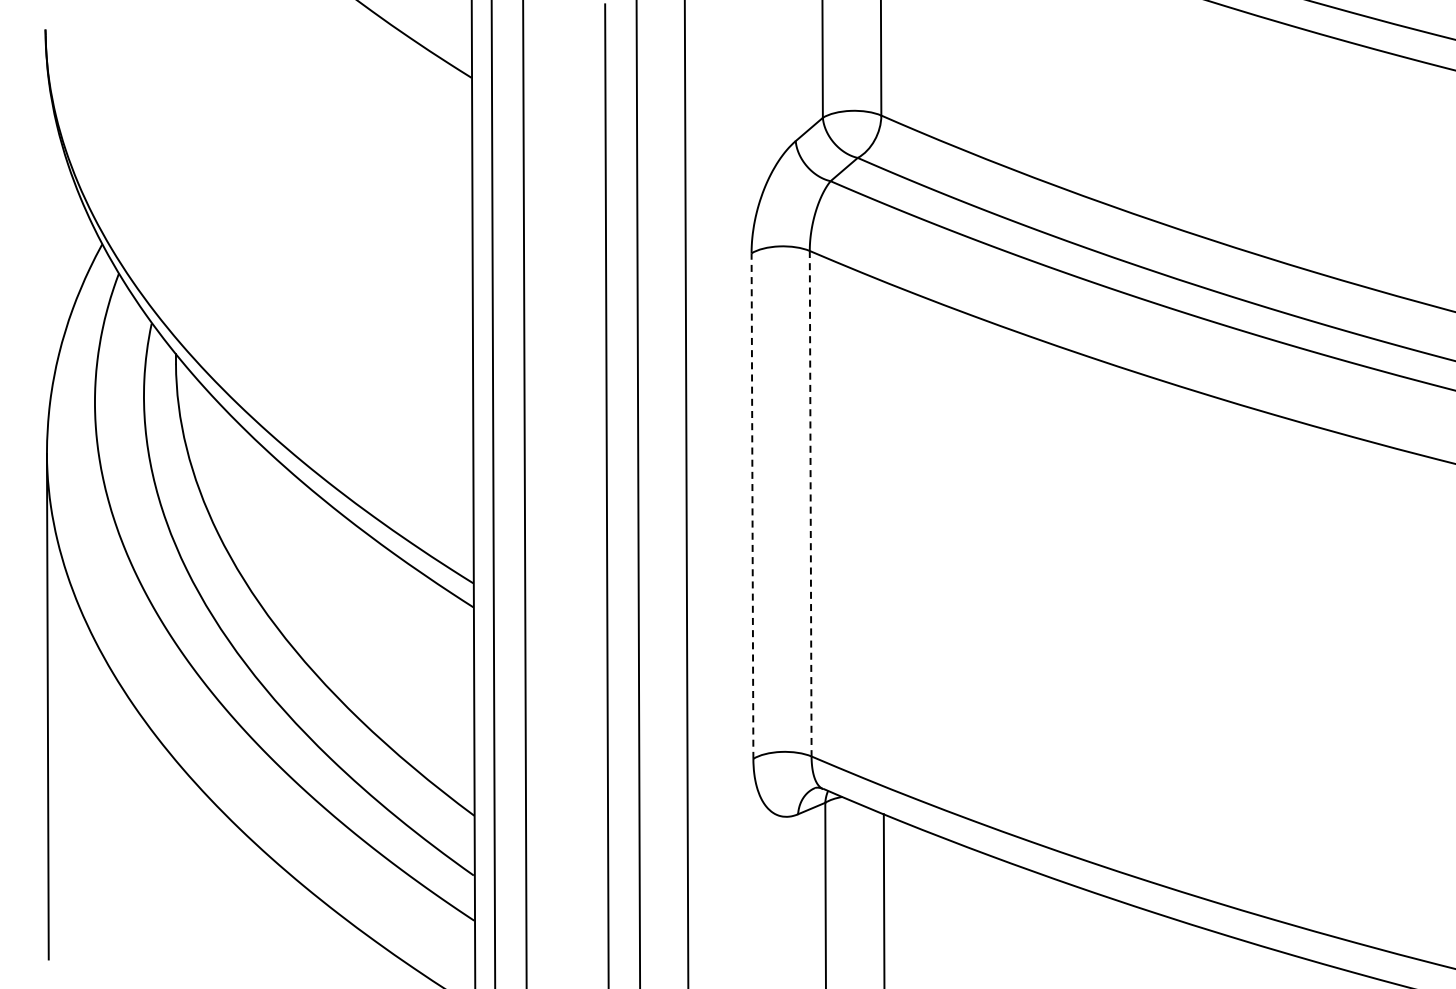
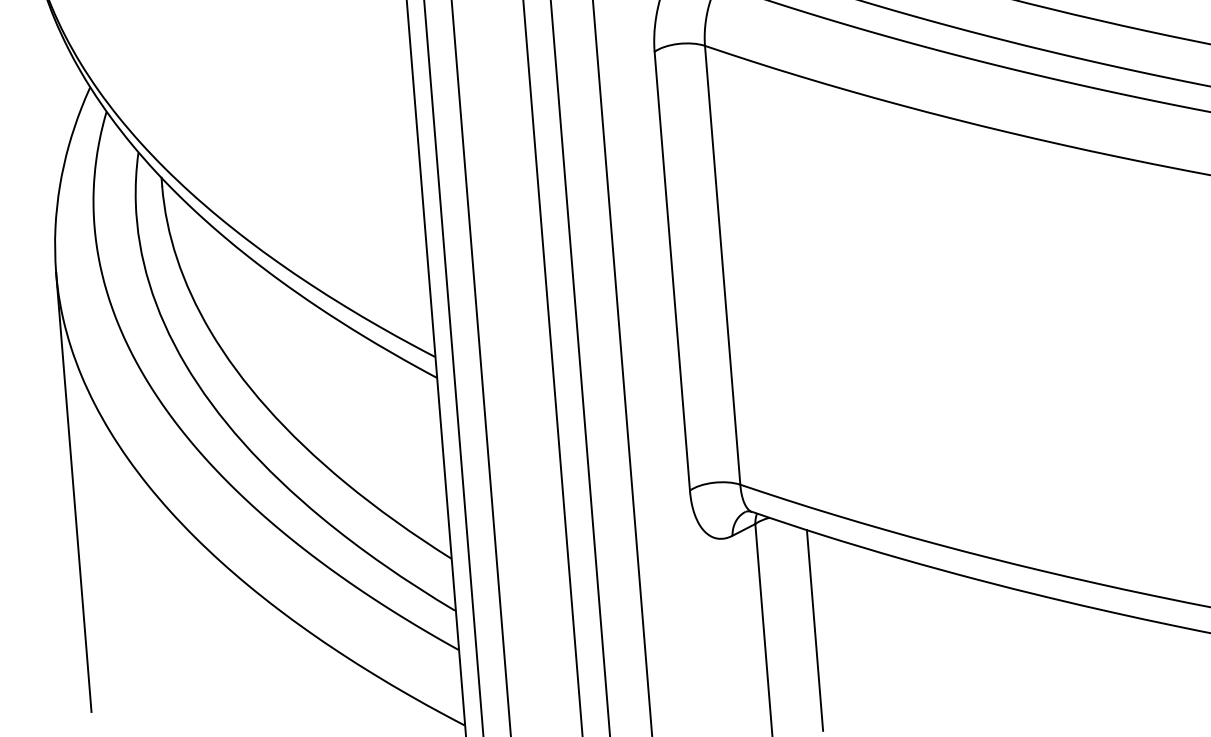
line: (810, 503) -> (722, 265), dashed -> solid
line: (752, 506) -> (672, 271), dashed -> solid

